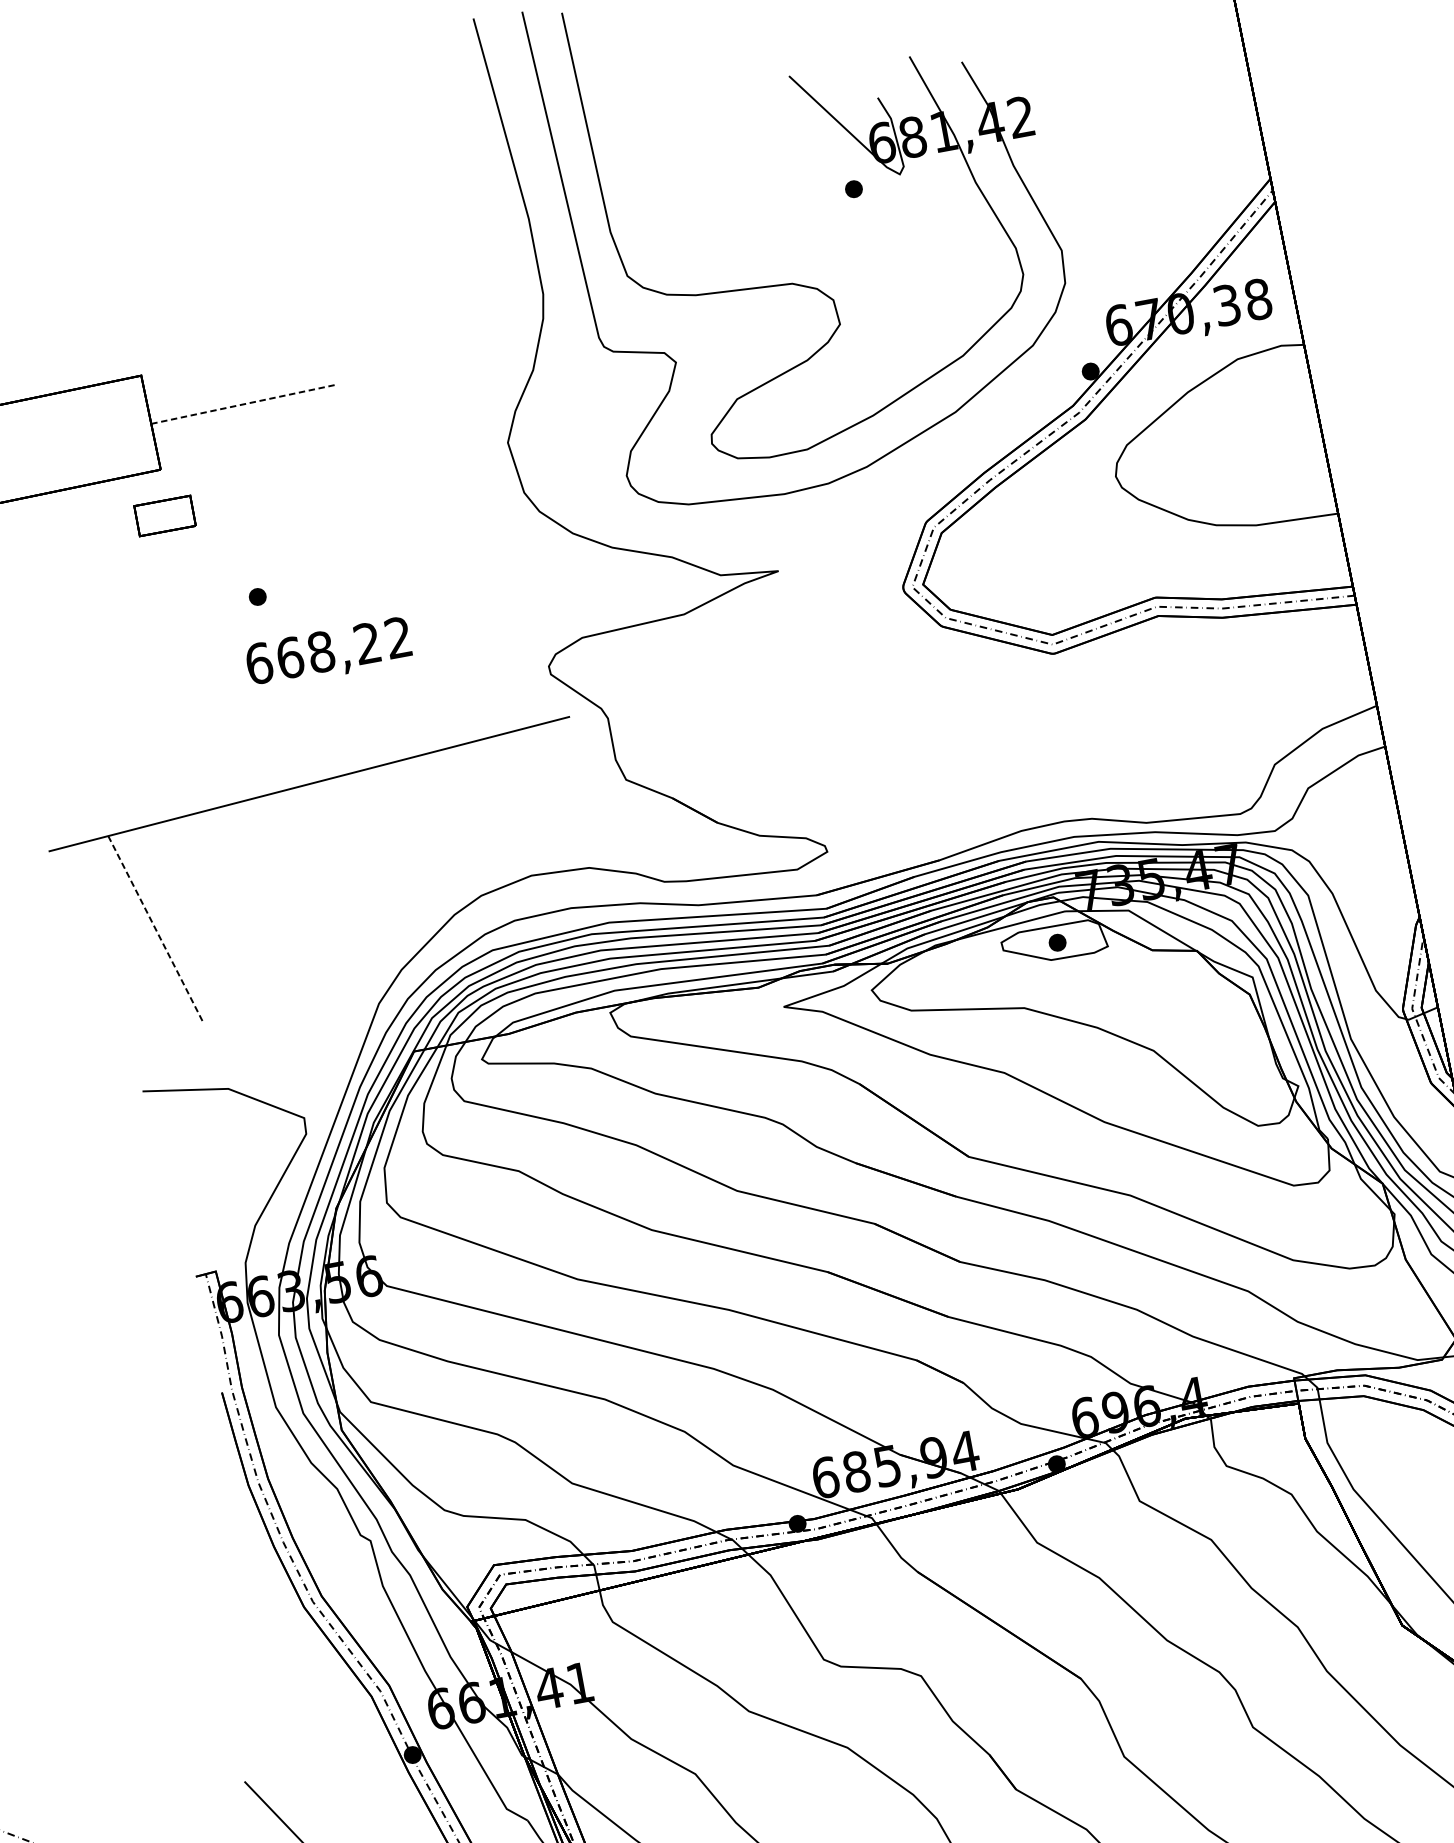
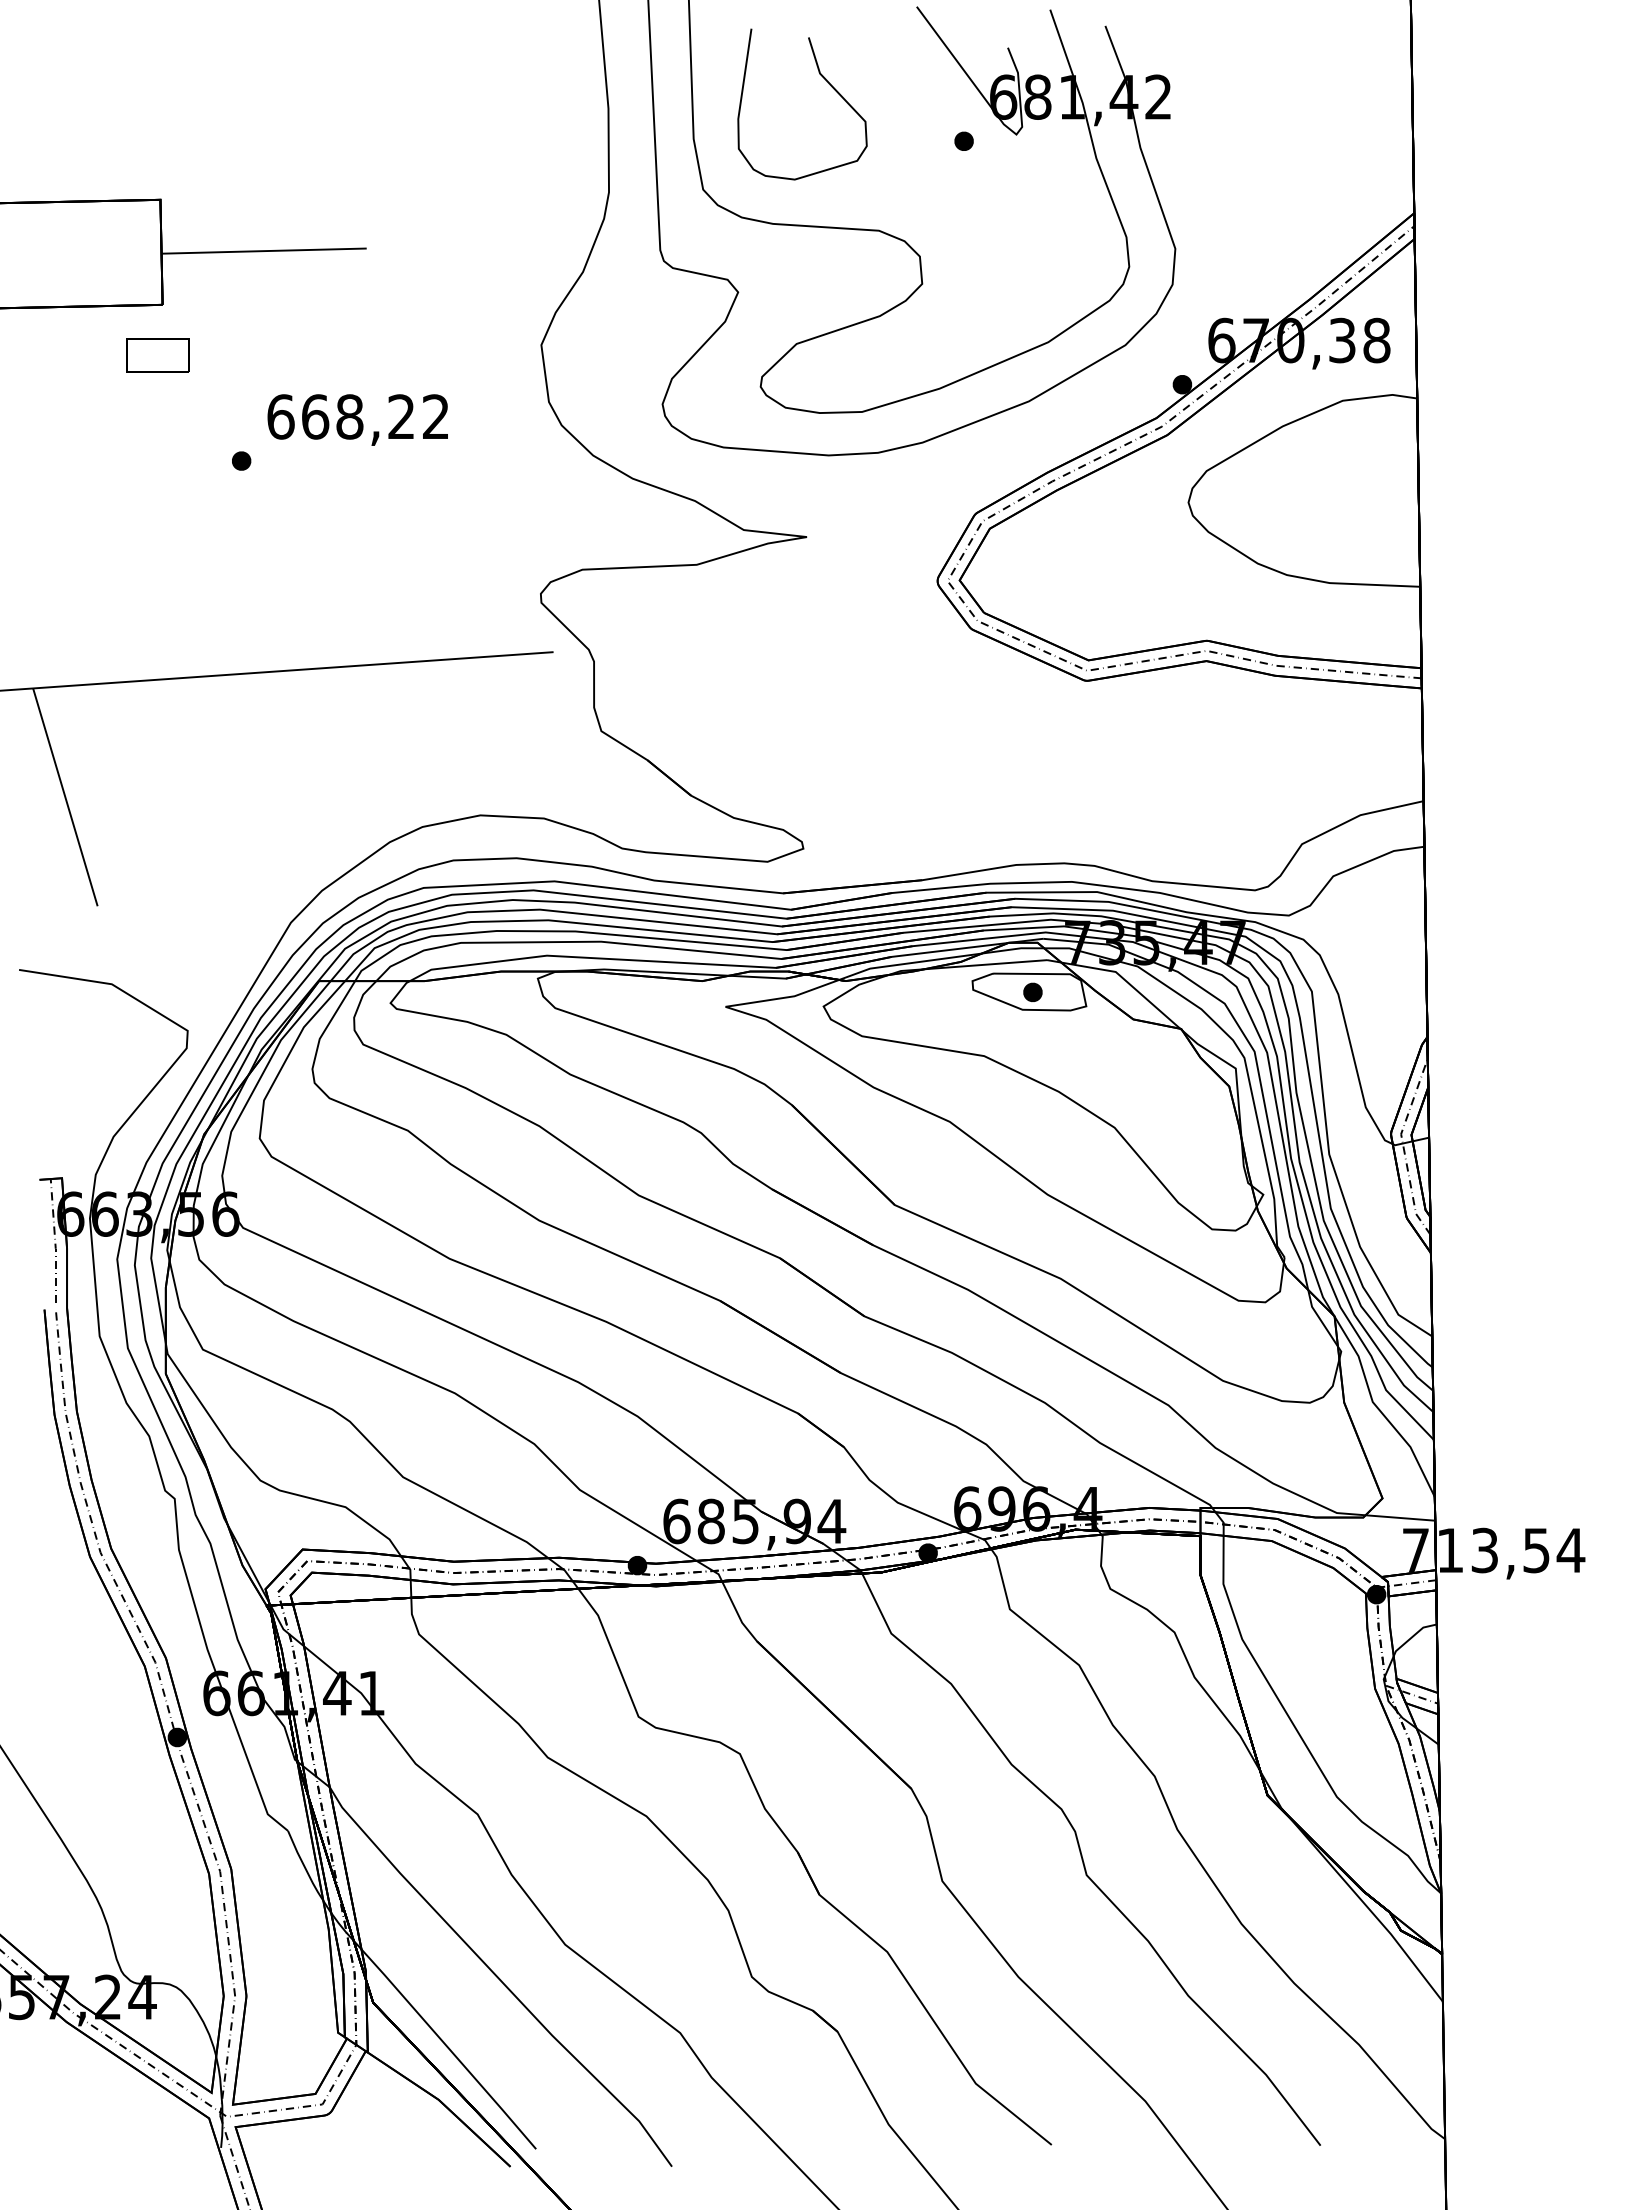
curve: (719, 157) -> (825, 80), added
line: (243, 404) -> (264, 251), dashed -> solid
text: (328, 653) -> (357, 419), moved
line: (155, 928) -> (65, 797), dashed -> solid

